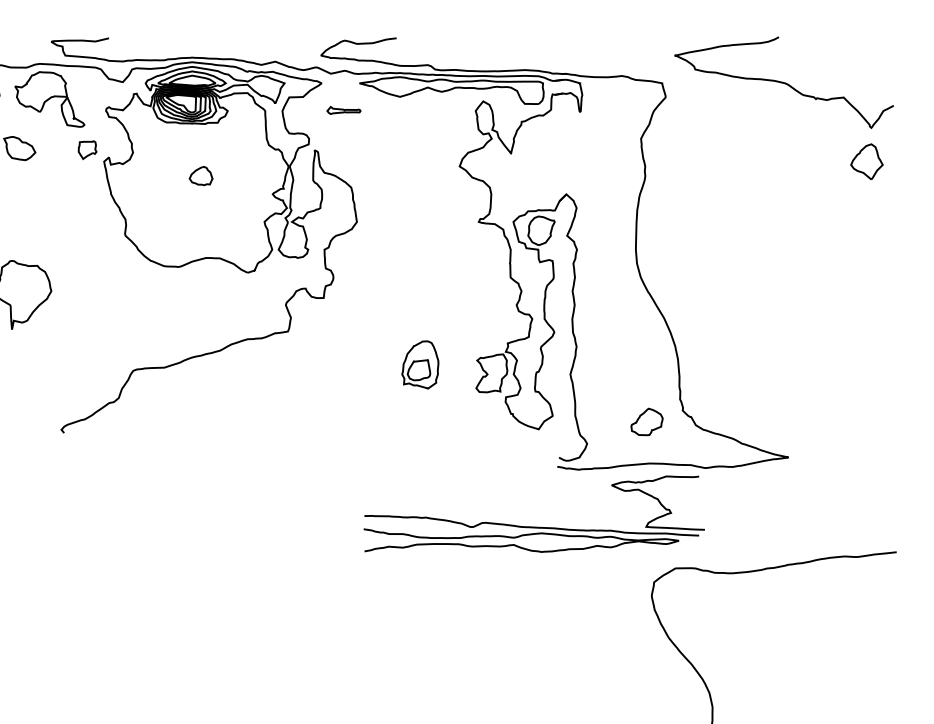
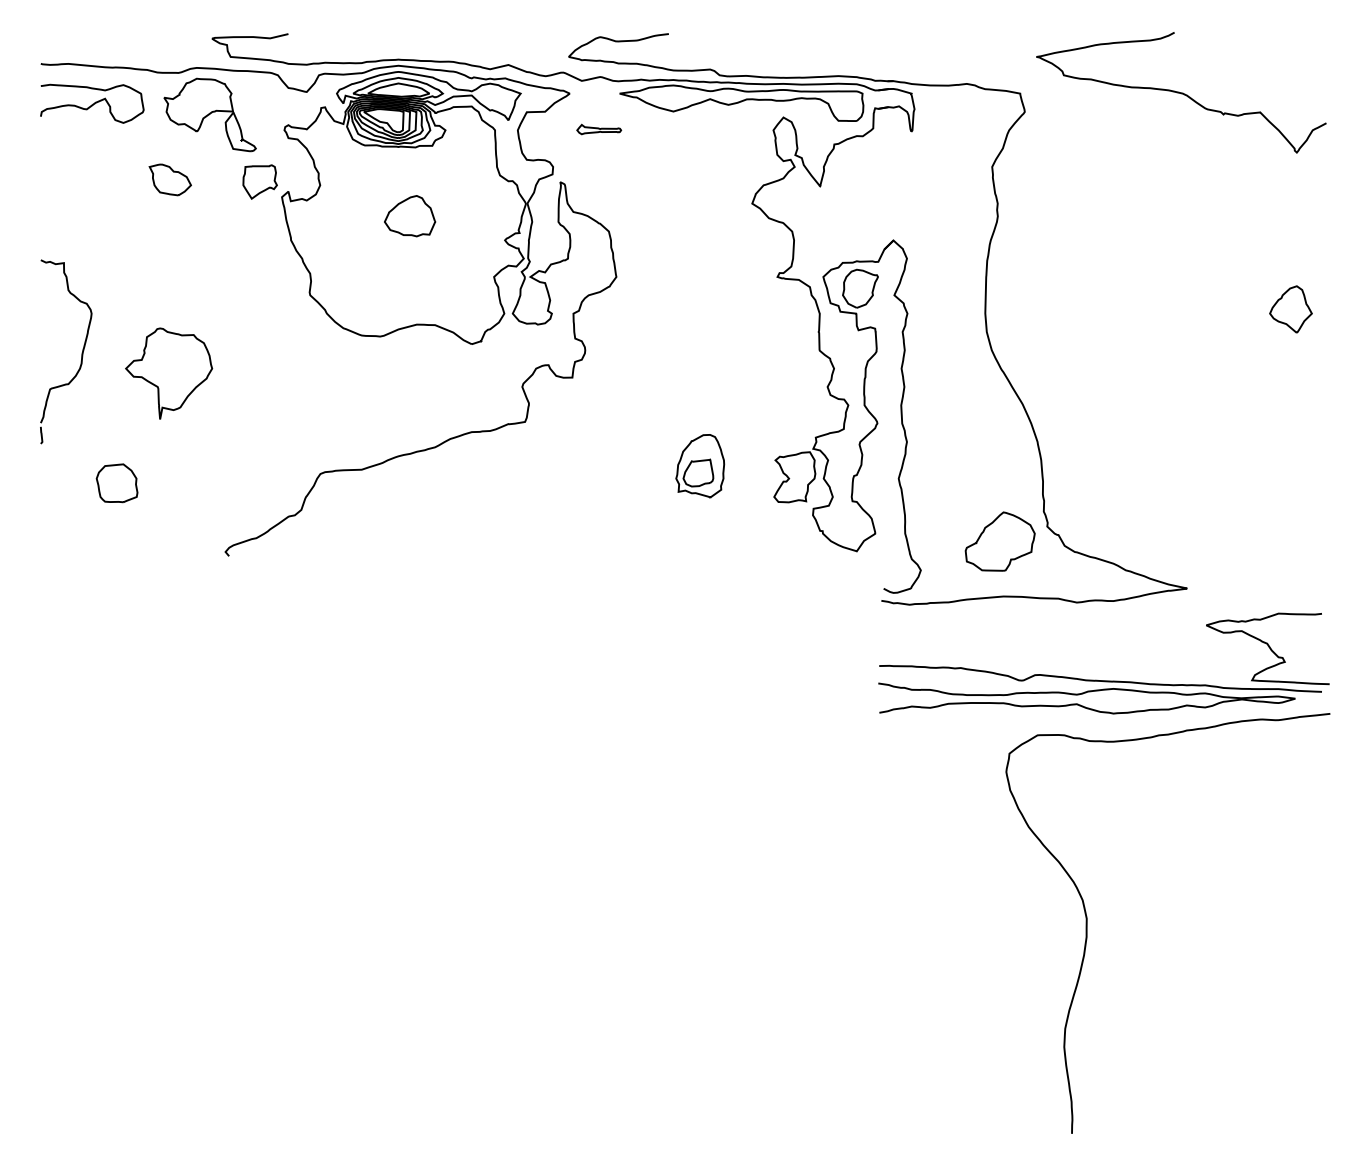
part: (87, 149) -> (259, 181), size x1.43
part: (866, 161) -> (1290, 309), moved
part: (201, 176) -> (410, 216), size x1.67
part: (646, 421) -> (999, 541), size x1.67
part: (533, 527) -> (1103, 680), moved

